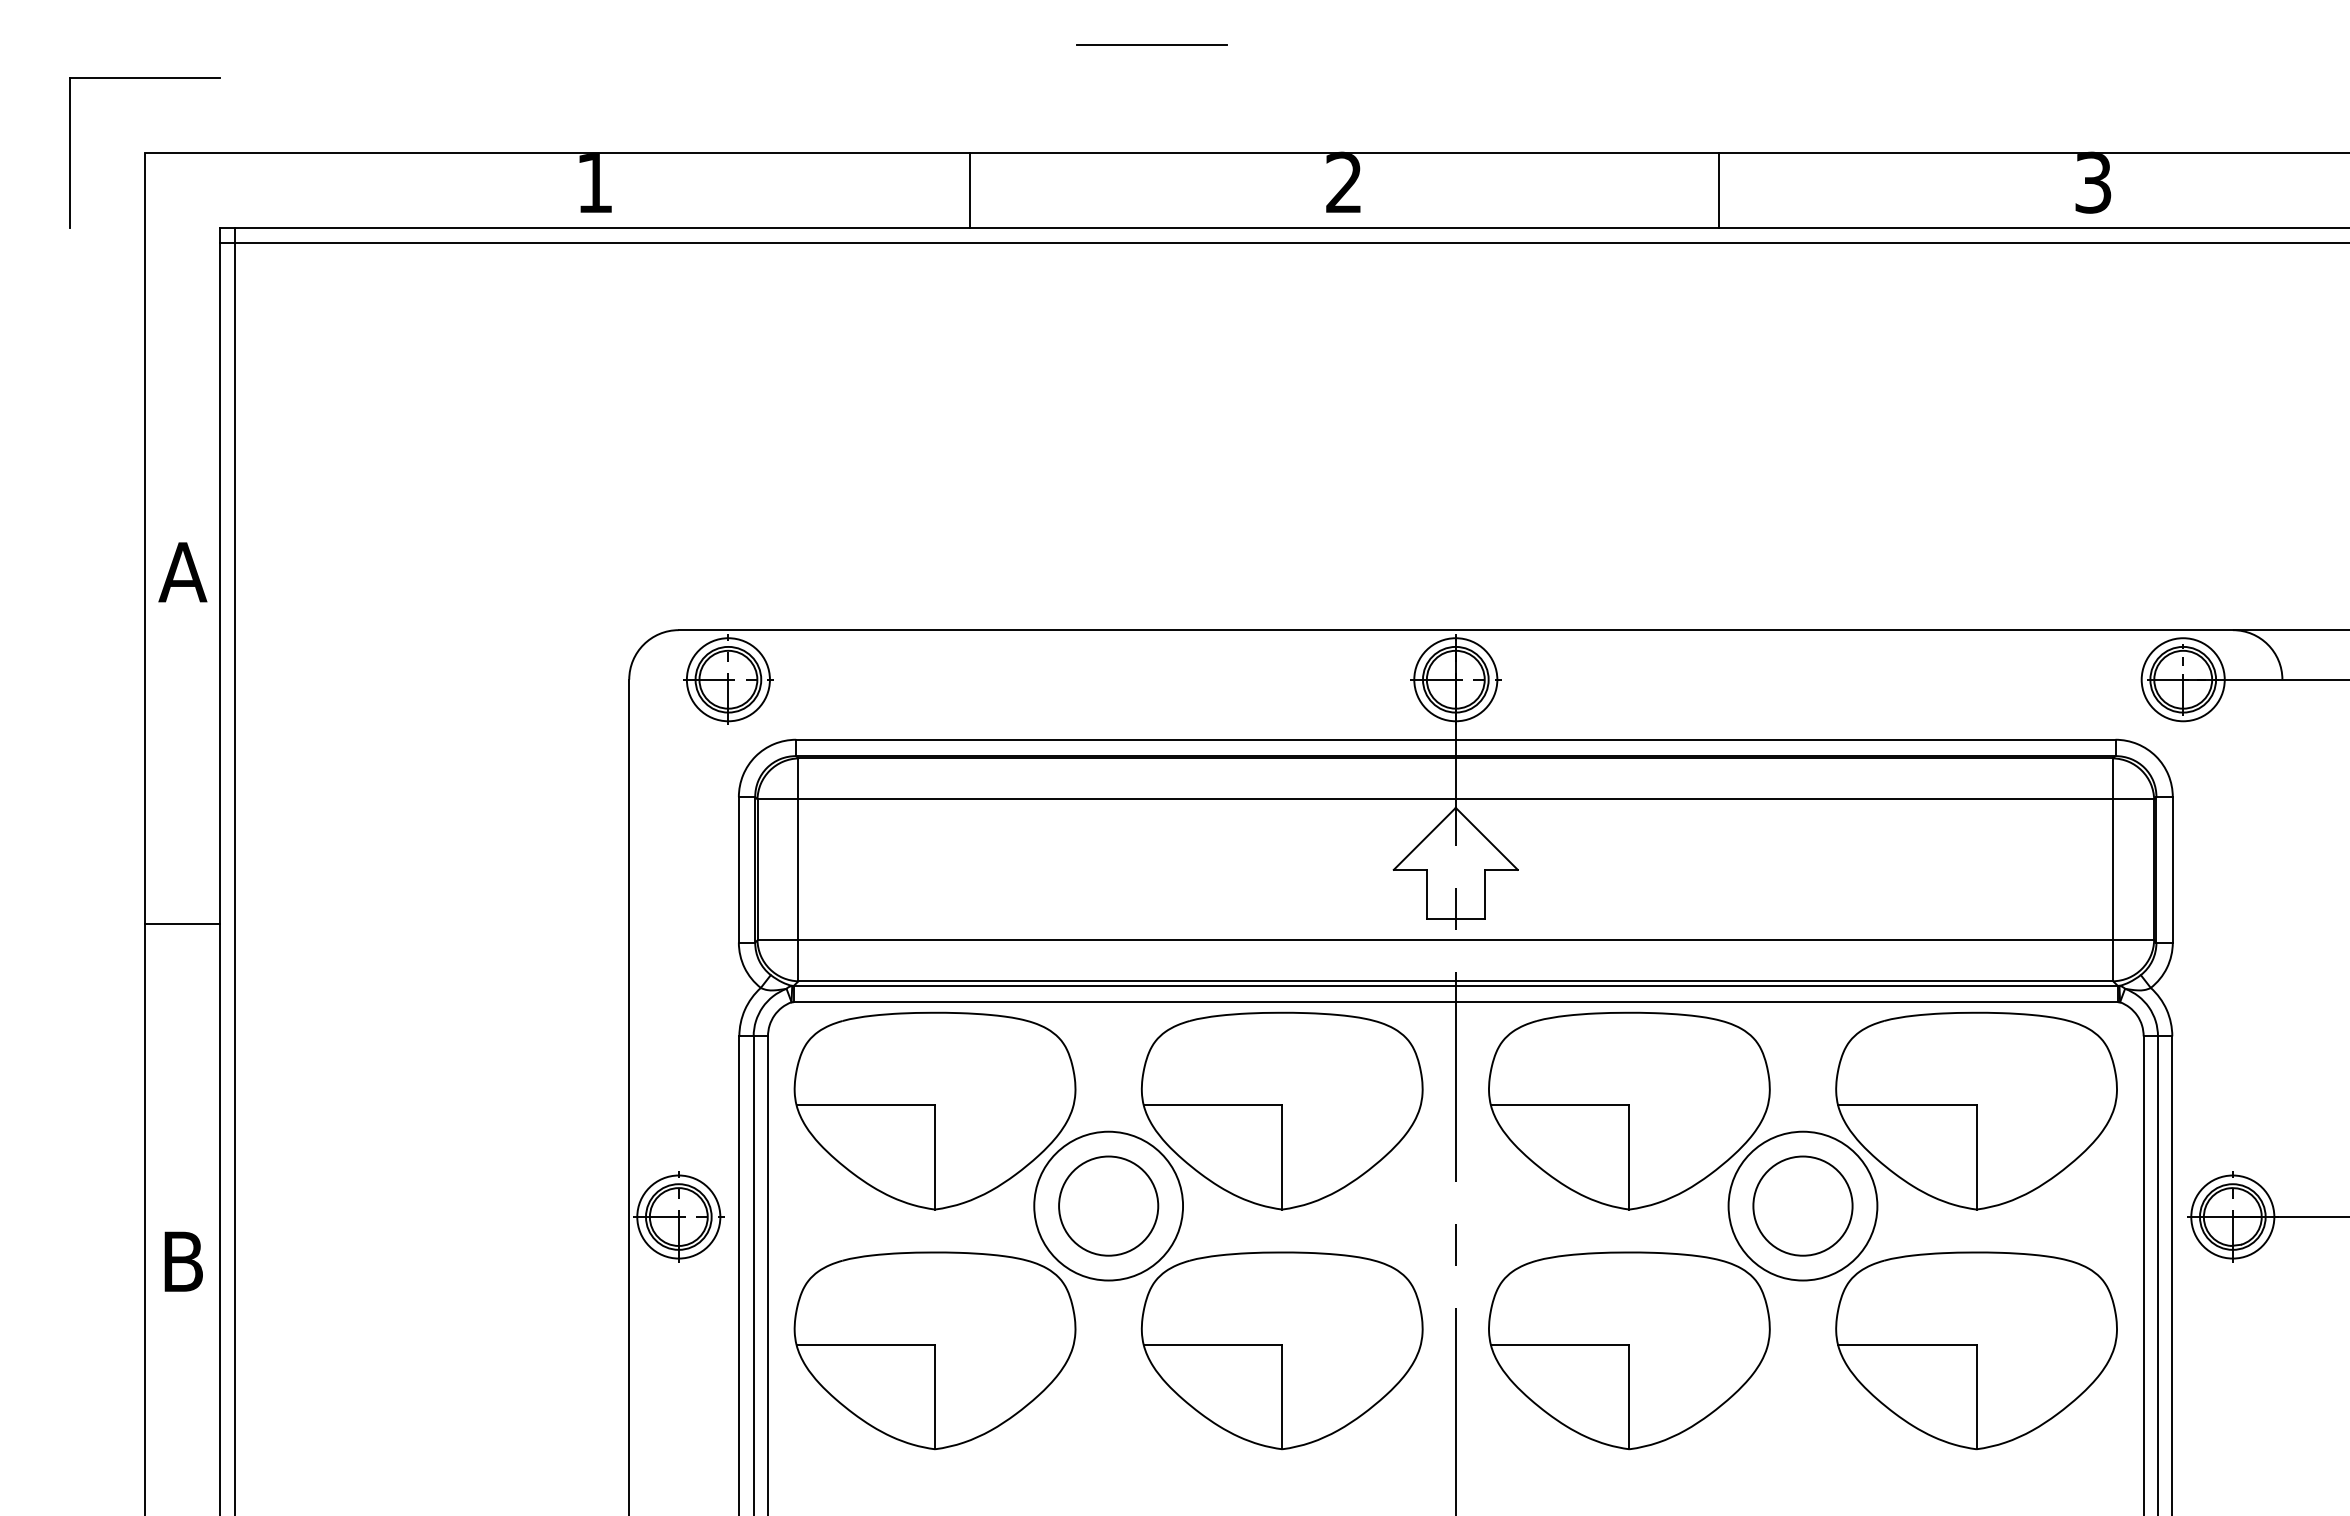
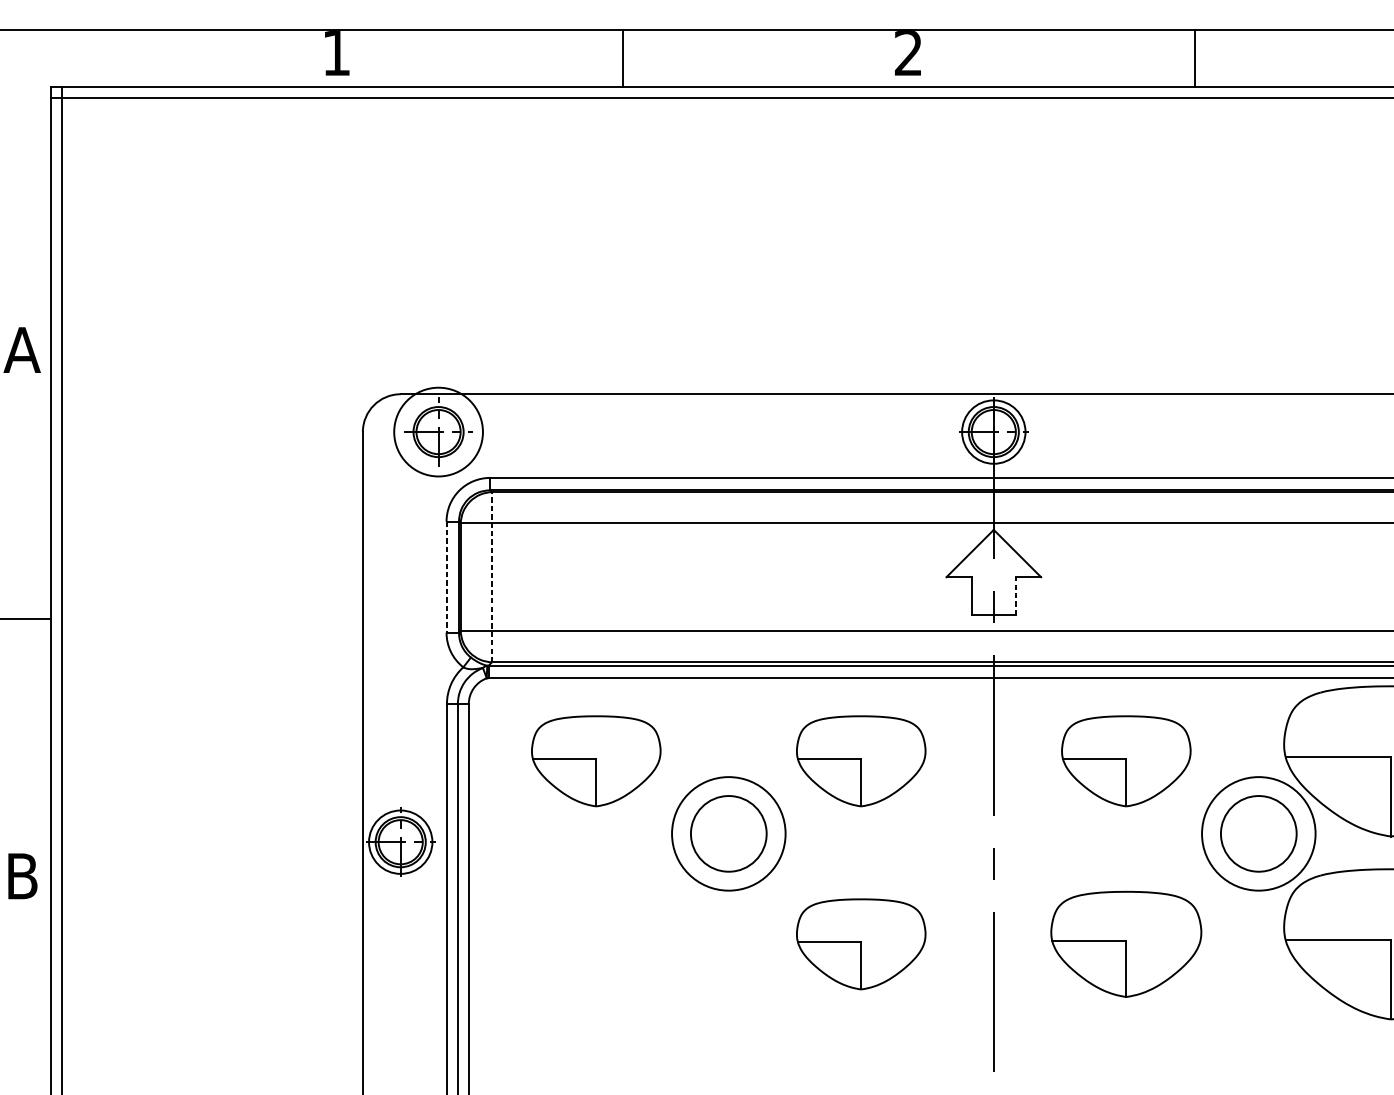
circle: (727, 679) -> (437, 431), size x1.4
line: (738, 869) -> (446, 576), solid -> dashed
line: (798, 869) -> (492, 576), solid -> dashed
line: (1484, 894) -> (1015, 596), solid -> dashed
part: (934, 1110) -> (595, 760), size x0.6
part: (1281, 1110) -> (860, 760), size x0.6
part: (1629, 1110) -> (1126, 760), size x0.6
part: (934, 1350) -> (595, 944), removed
part: (1281, 1350) -> (860, 944), size x0.6
part: (1629, 1350) -> (1126, 944), size x0.7

